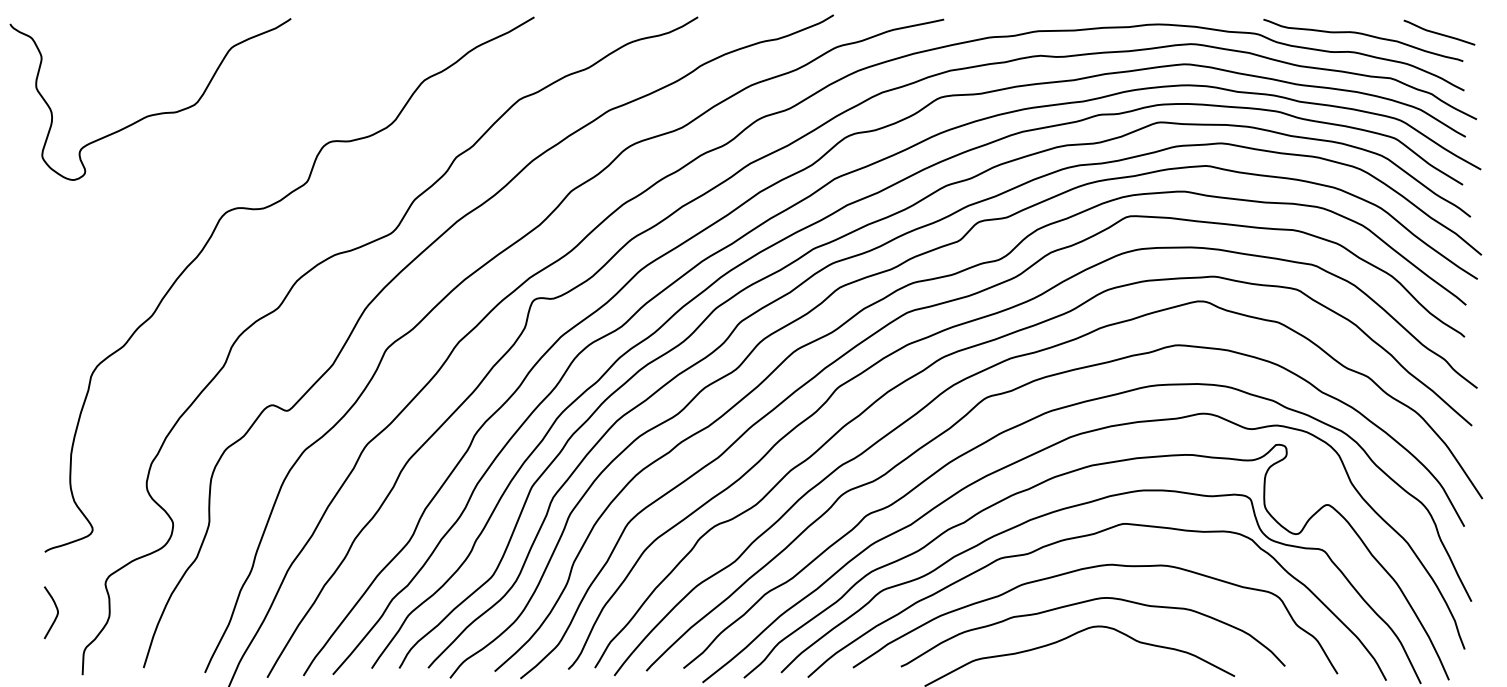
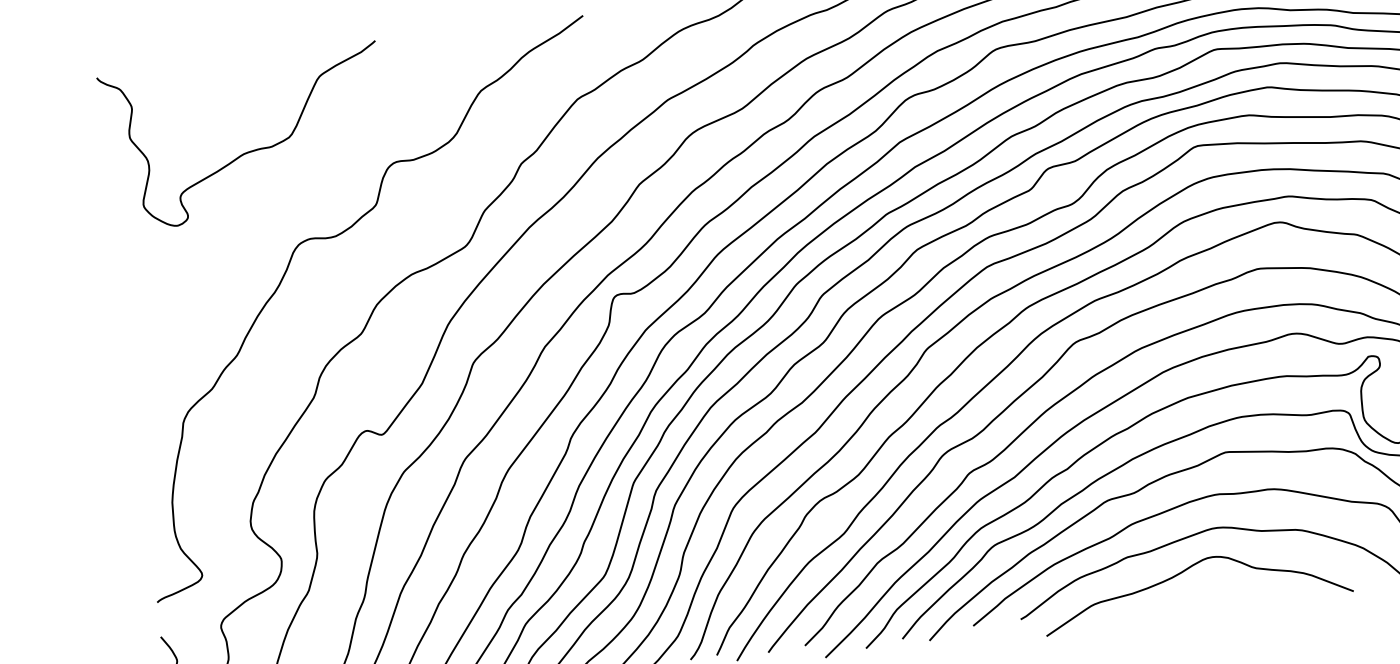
curve: (154, 113) -> (250, 150), moved

